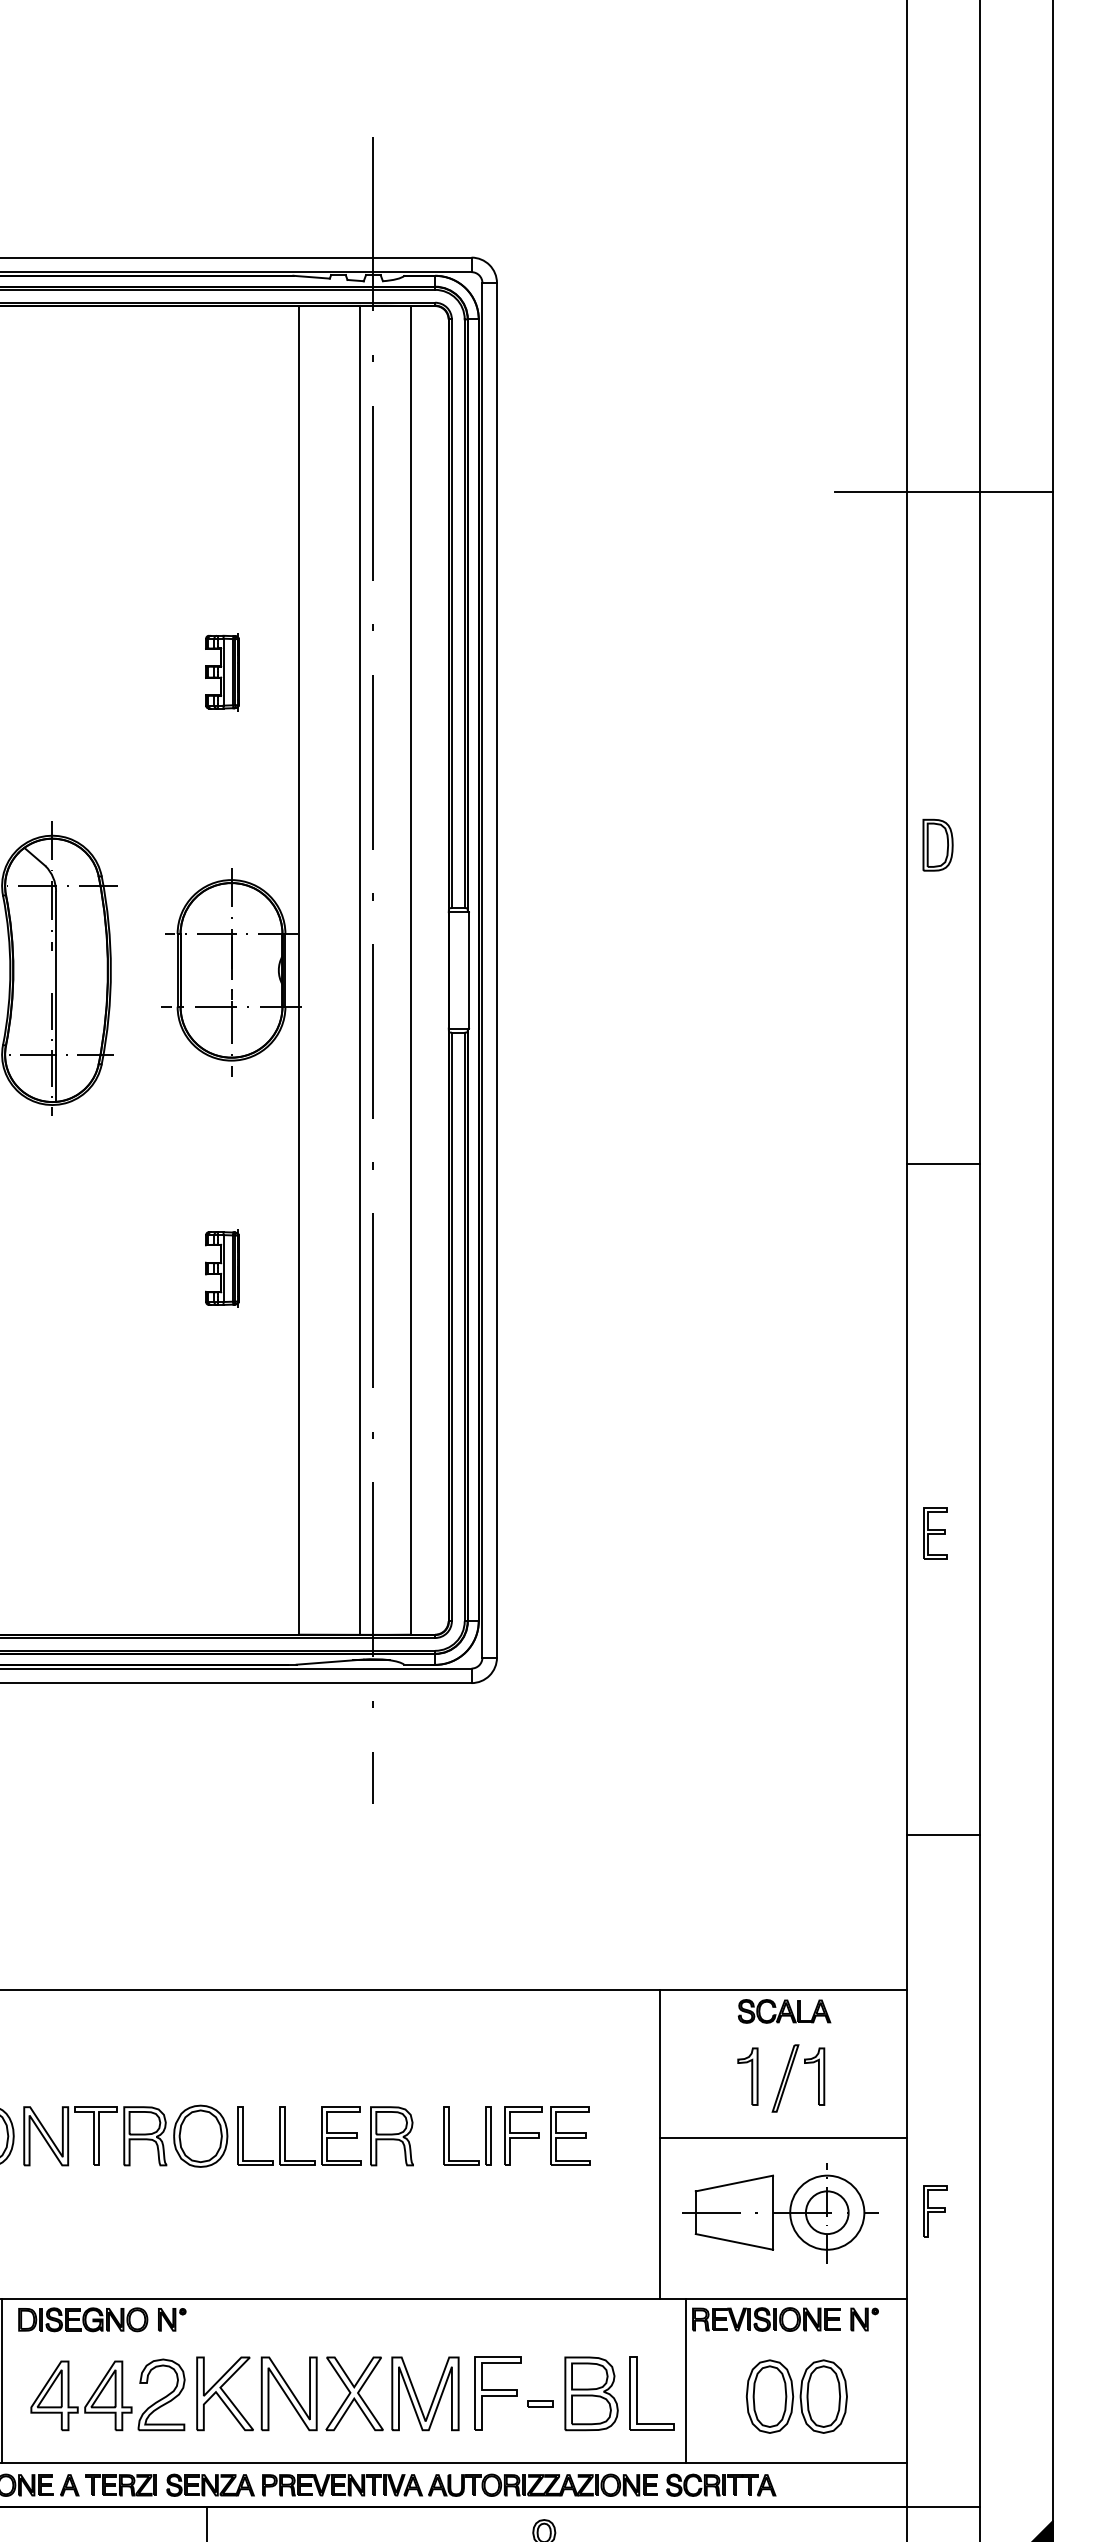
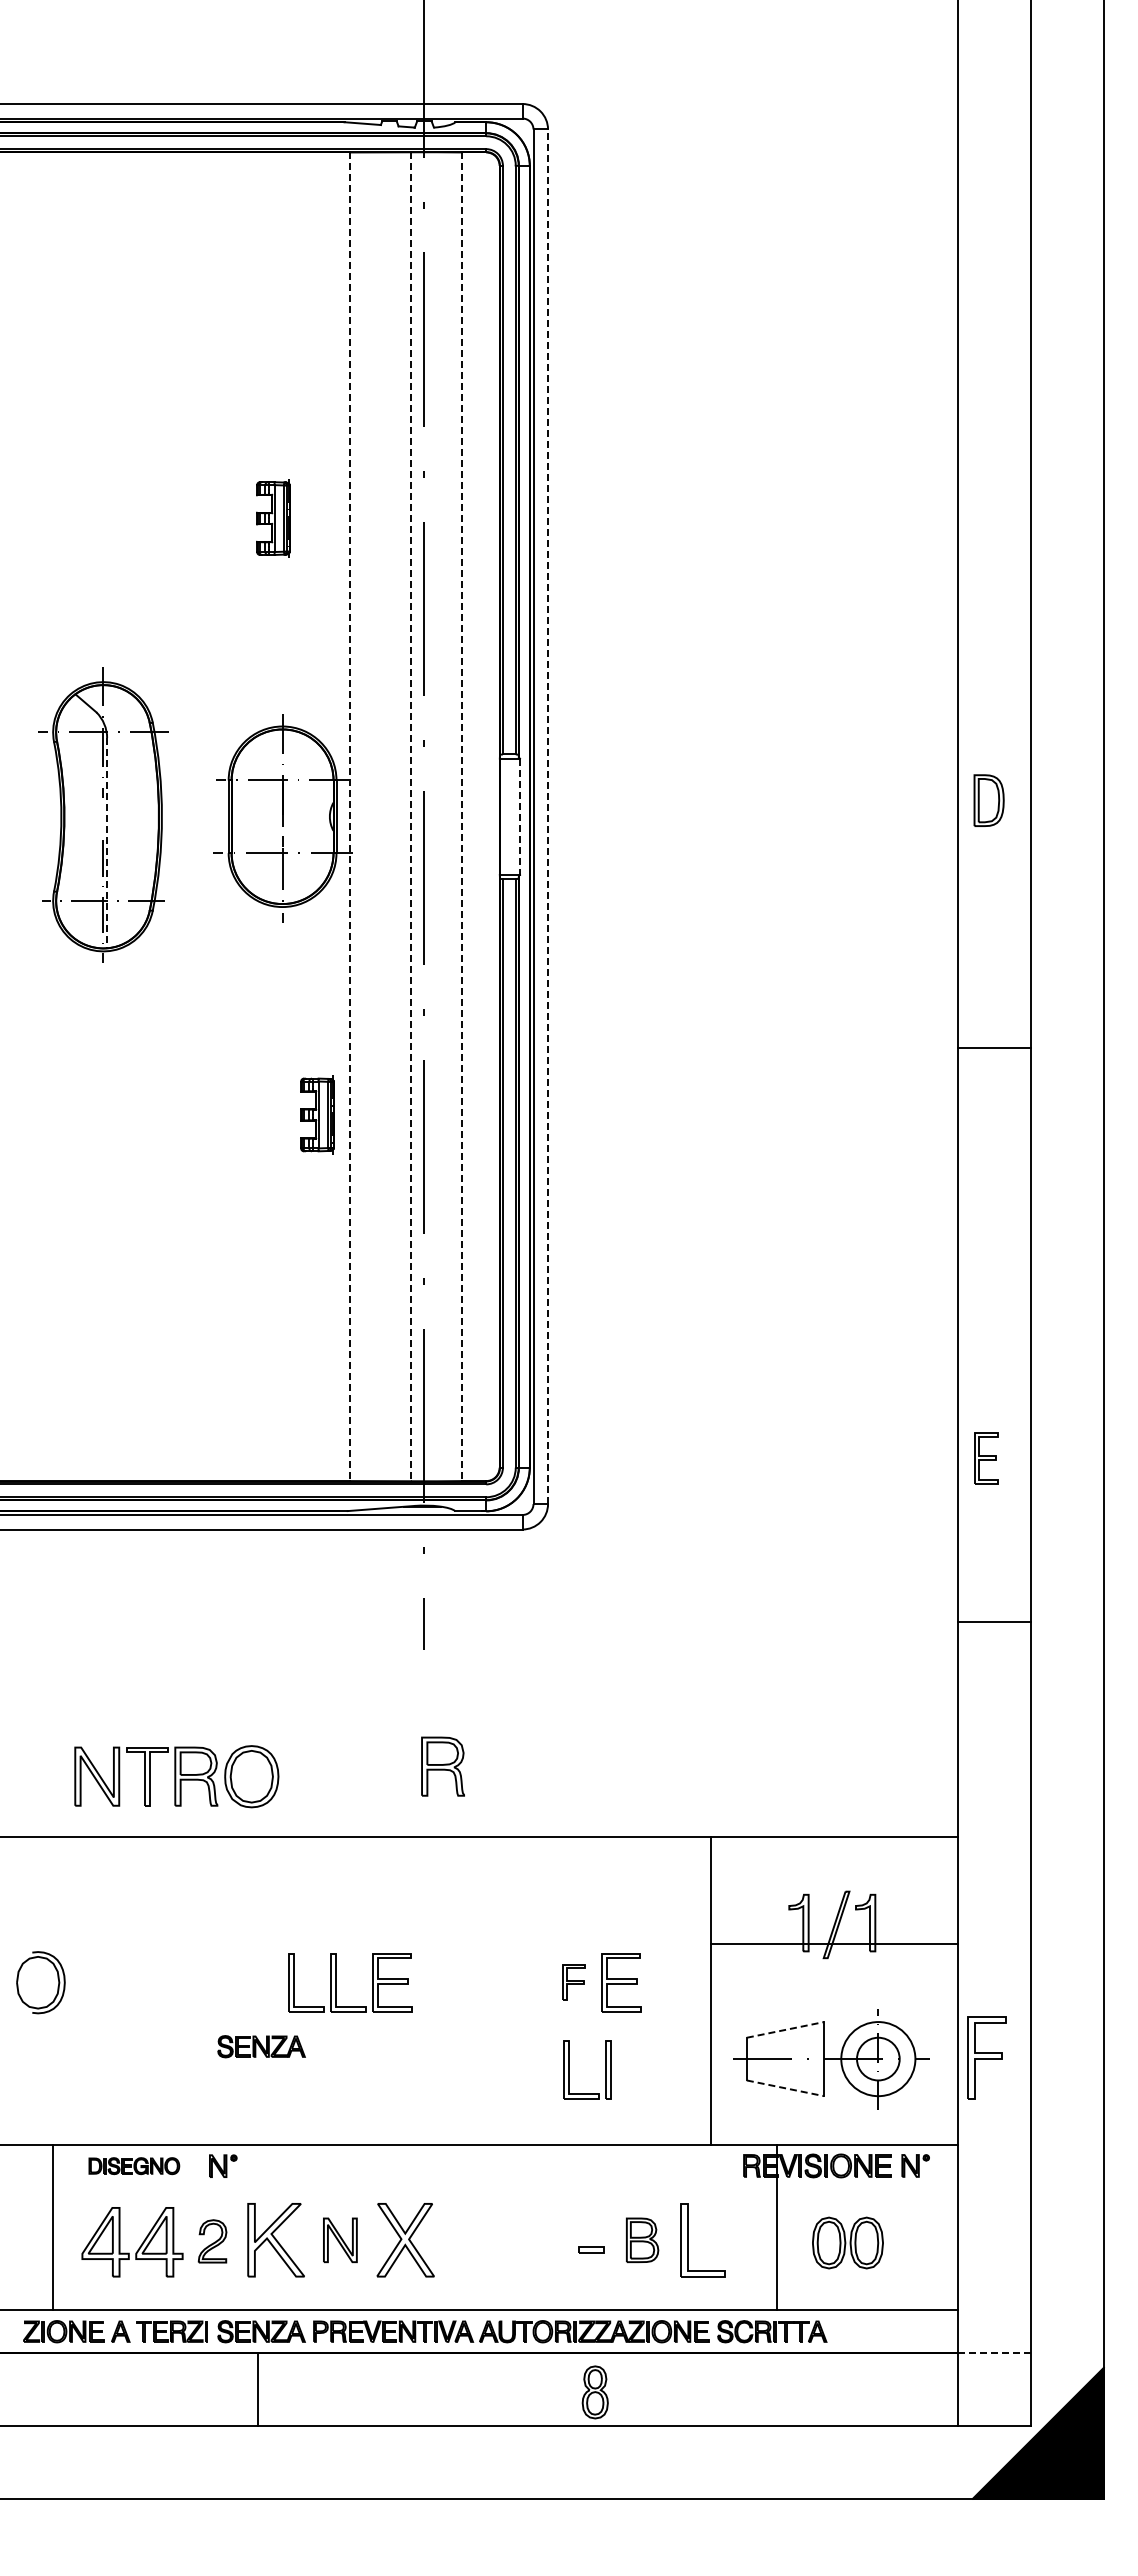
line: (943, 492) -> (994, 338), removed
part: (937, 845) -> (988, 800), moved
line: (497, 970) -> (548, 816), solid -> dashed
line: (299, 971) -> (350, 817), solid -> dashed
line: (359, 971) -> (410, 817), solid -> dashed
line: (411, 971) -> (462, 817), solid -> dashed
line: (468, 971) -> (519, 817), solid -> dashed
line: (56, 997) -> (107, 843), solid -> dashed
line: (943, 1164) -> (994, 1048), moved
part: (222, 1268) -> (317, 1114), moved
part: (935, 1533) -> (986, 1458), moved
line: (943, 1835) -> (994, 1621), moved
part: (784, 2011) -> (835, 1857), removed
part: (125, 2136) -> (176, 1776), moved
part: (391, 2136) -> (442, 1766), moved
part: (449, 2136) -> (569, 2069), moved
part: (523, 2136) -> (574, 1982), size x0.6
line: (783, 2138) -> (834, 1944), moved
line: (734, 2183) -> (785, 2029), solid -> dashed
part: (210, 2200) -> (261, 2046), added
part: (935, 2211) -> (986, 2057), size x1.6
line: (734, 2242) -> (785, 2088), solid -> dashed
part: (83, 2319) -> (134, 2165), size x0.7
line: (686, 2381) -> (777, 2227), moved
part: (289, 2394) -> (340, 2240), size x0.6
part: (497, 2394) -> (548, 2240), removed
part: (591, 2394) -> (642, 2240), size x0.6
part: (161, 2395) -> (212, 2241), size x0.6
part: (417, 2396) -> (468, 2242), removed
part: (796, 2396) -> (847, 2242), size x0.7
line: (944, 2507) -> (995, 2353), solid -> dashed

